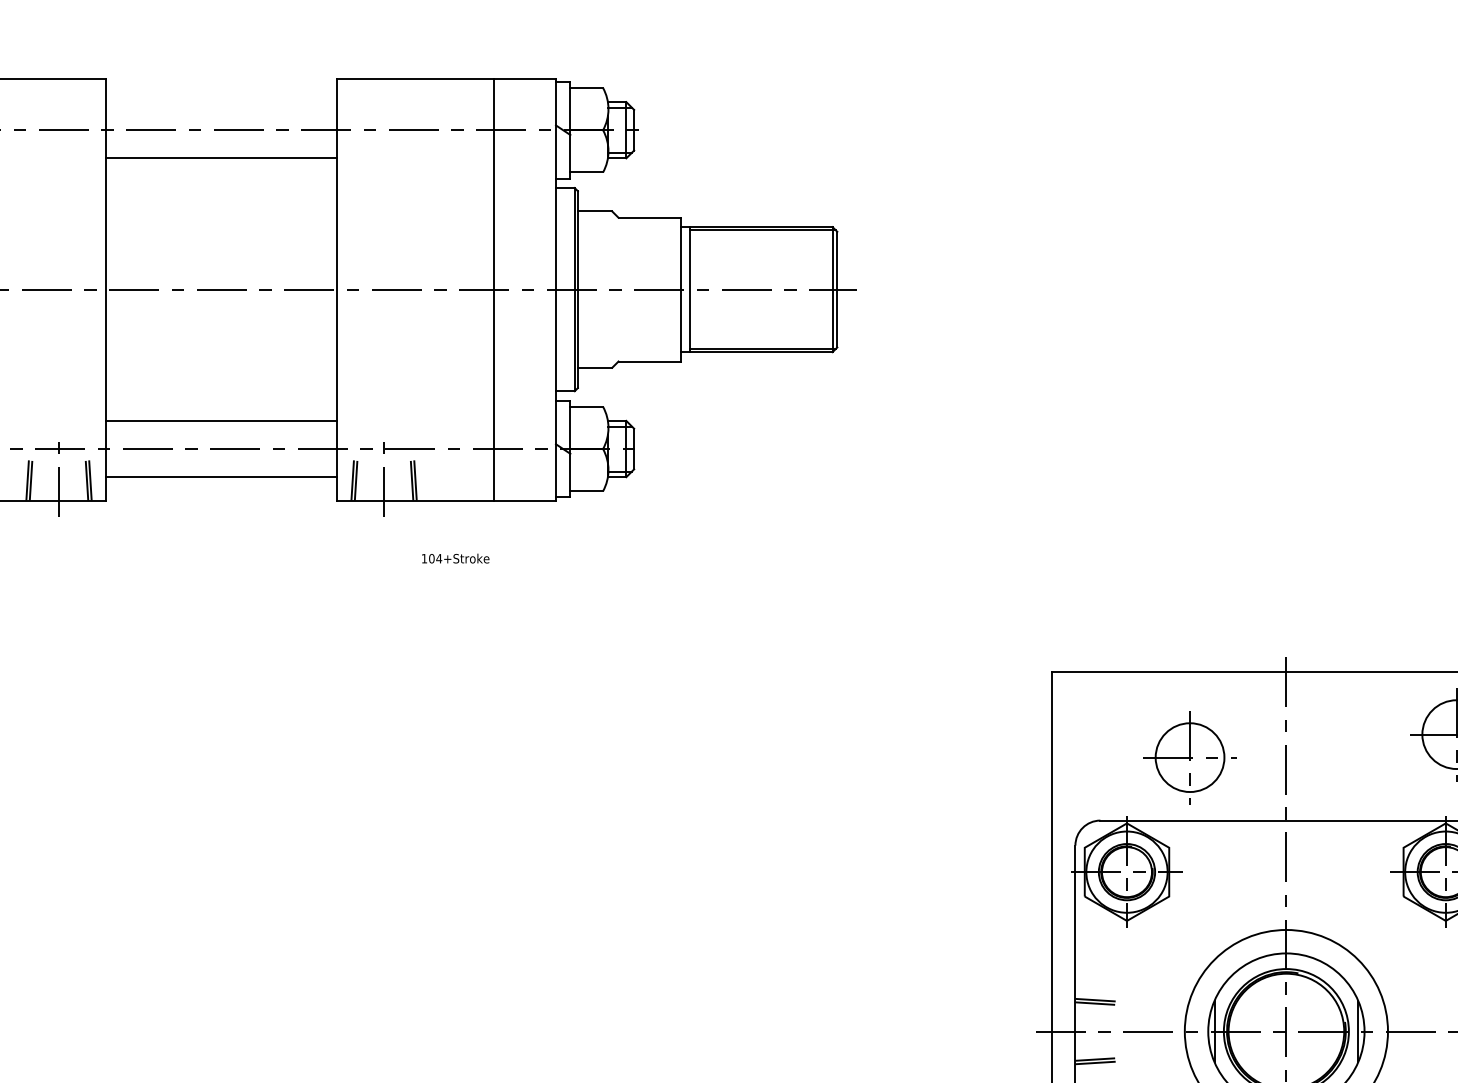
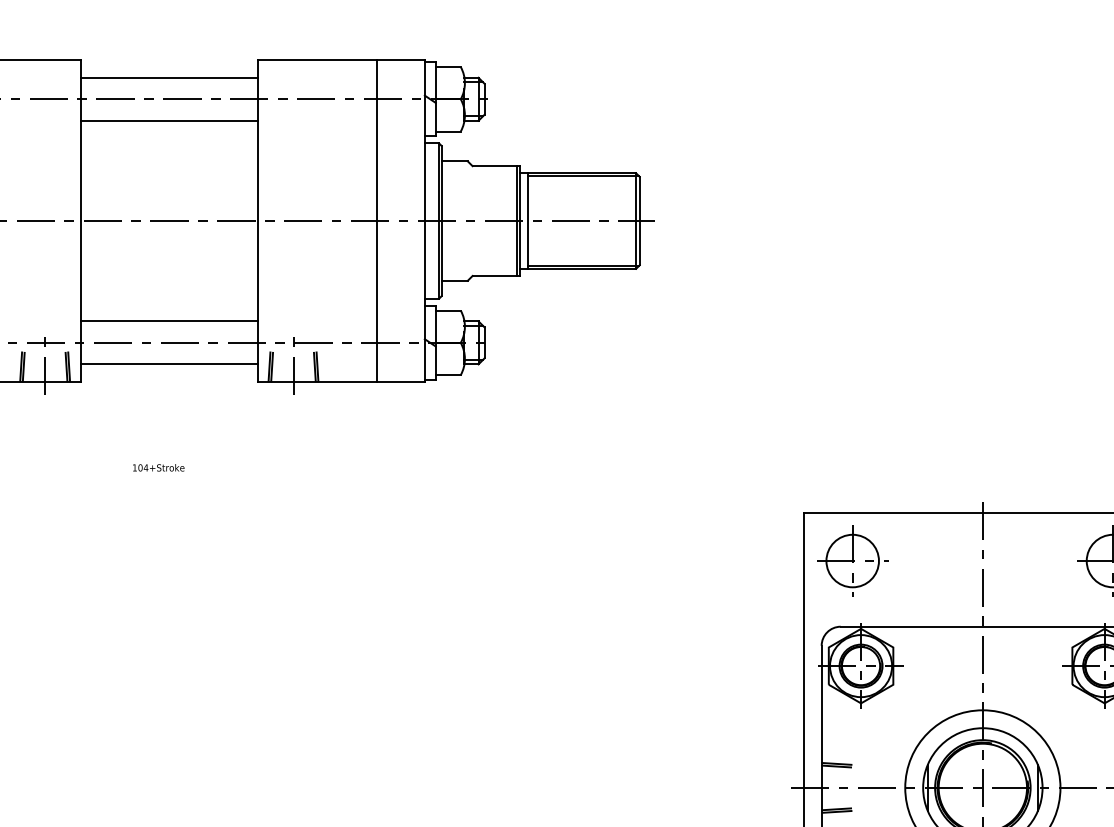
line: (221, 102) -> (169, 78), added
line: (676, 289) -> (516, 220), added
text: (455, 558) -> (158, 467), moved
part: (1189, 757) -> (852, 560), moved

